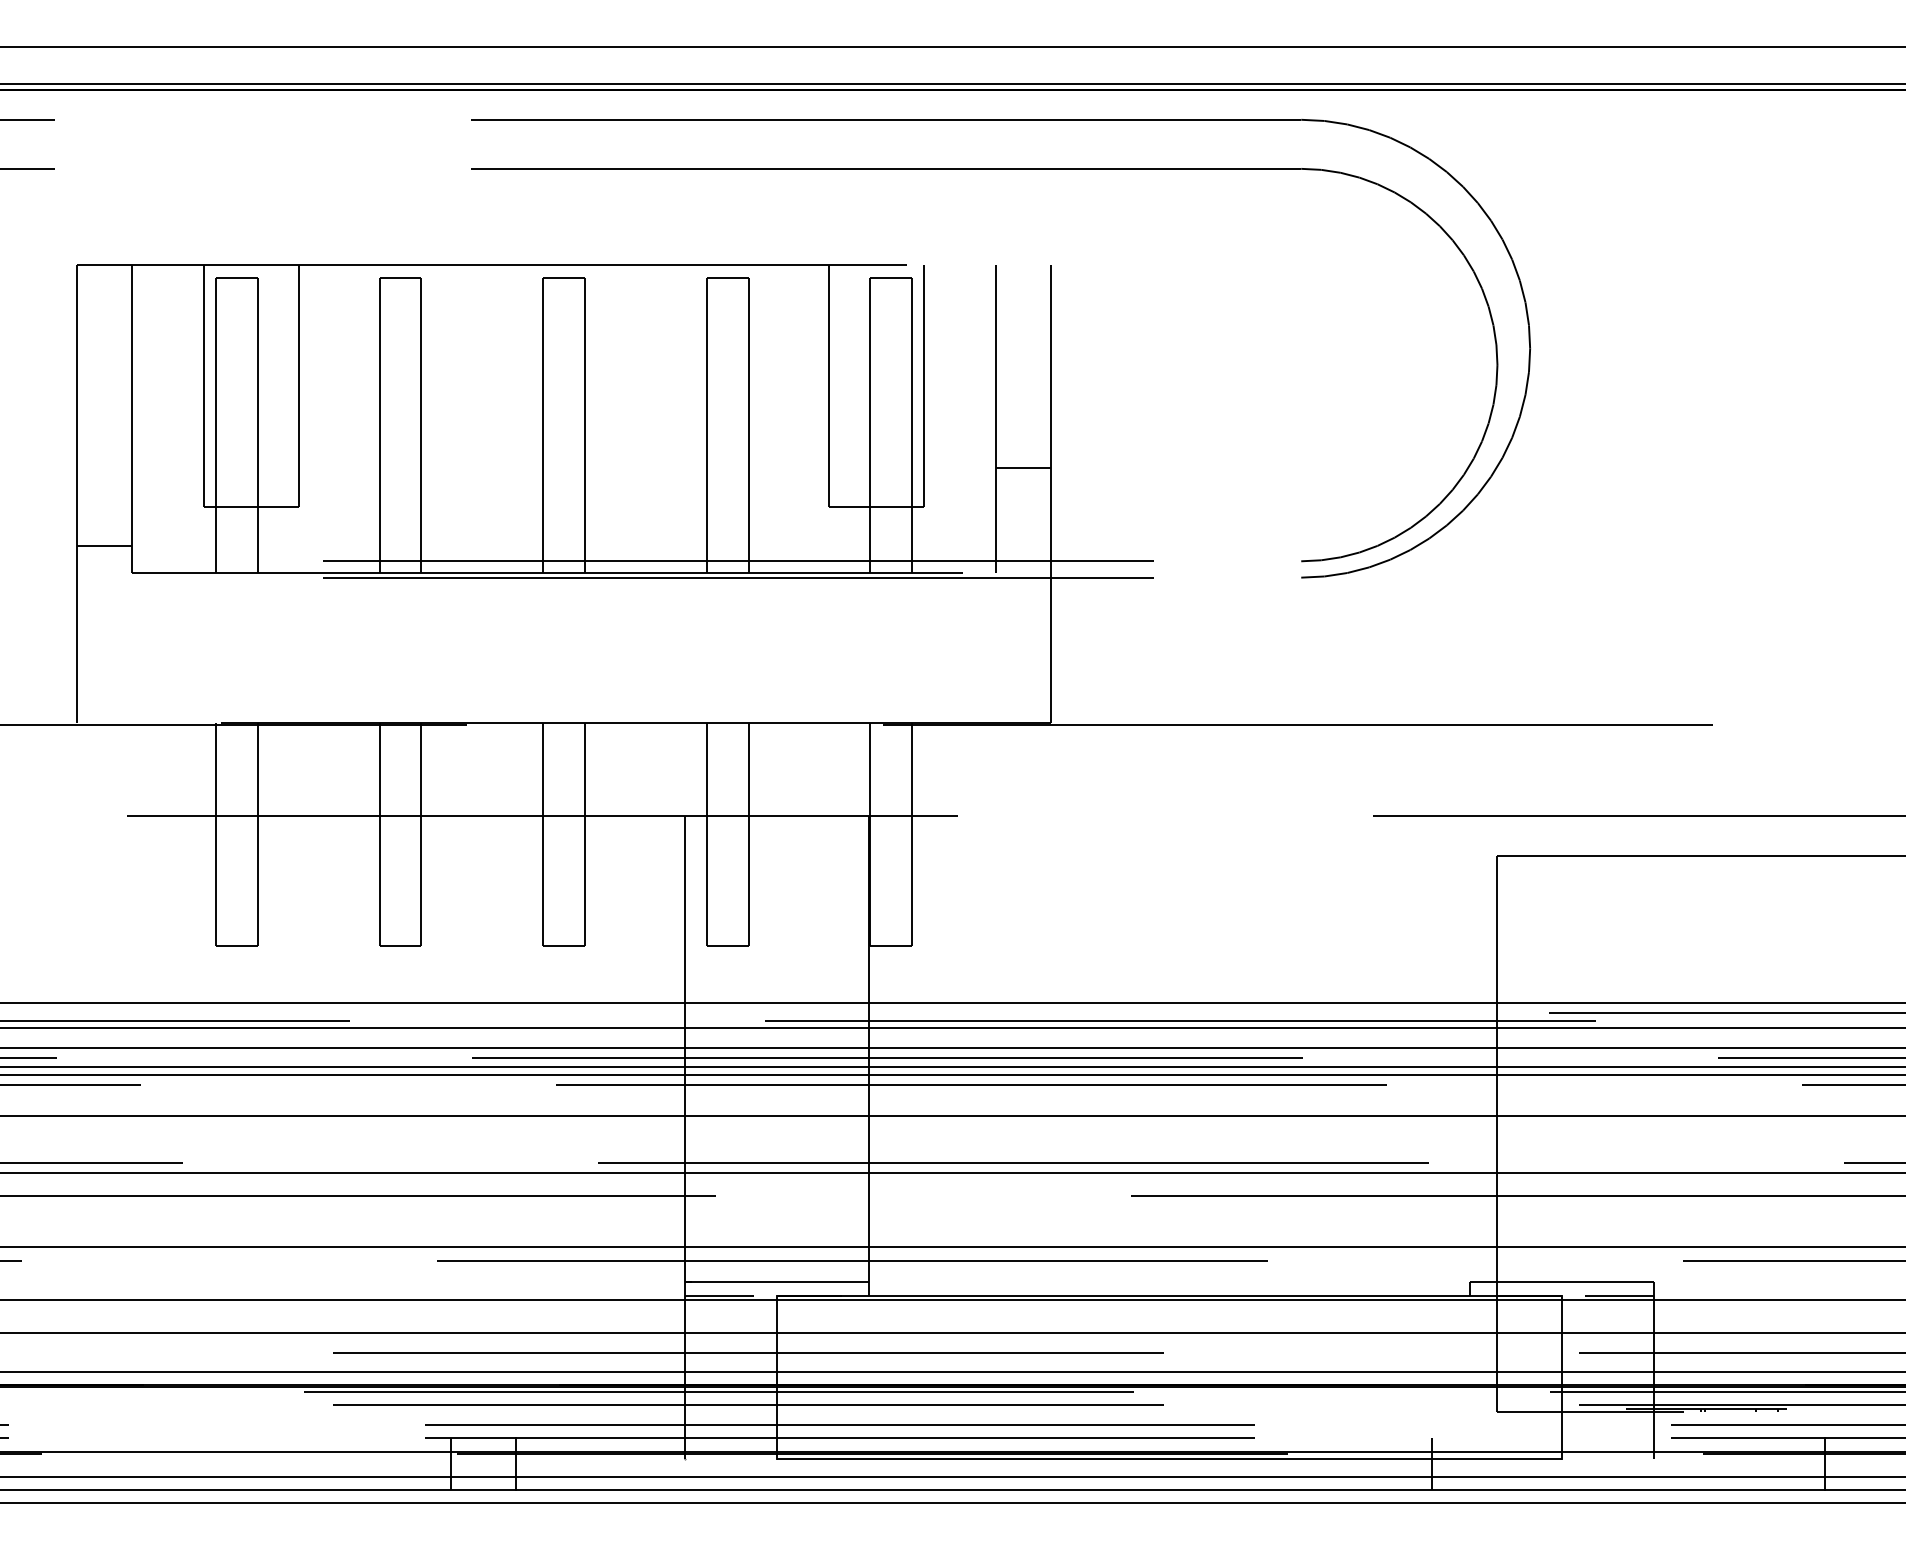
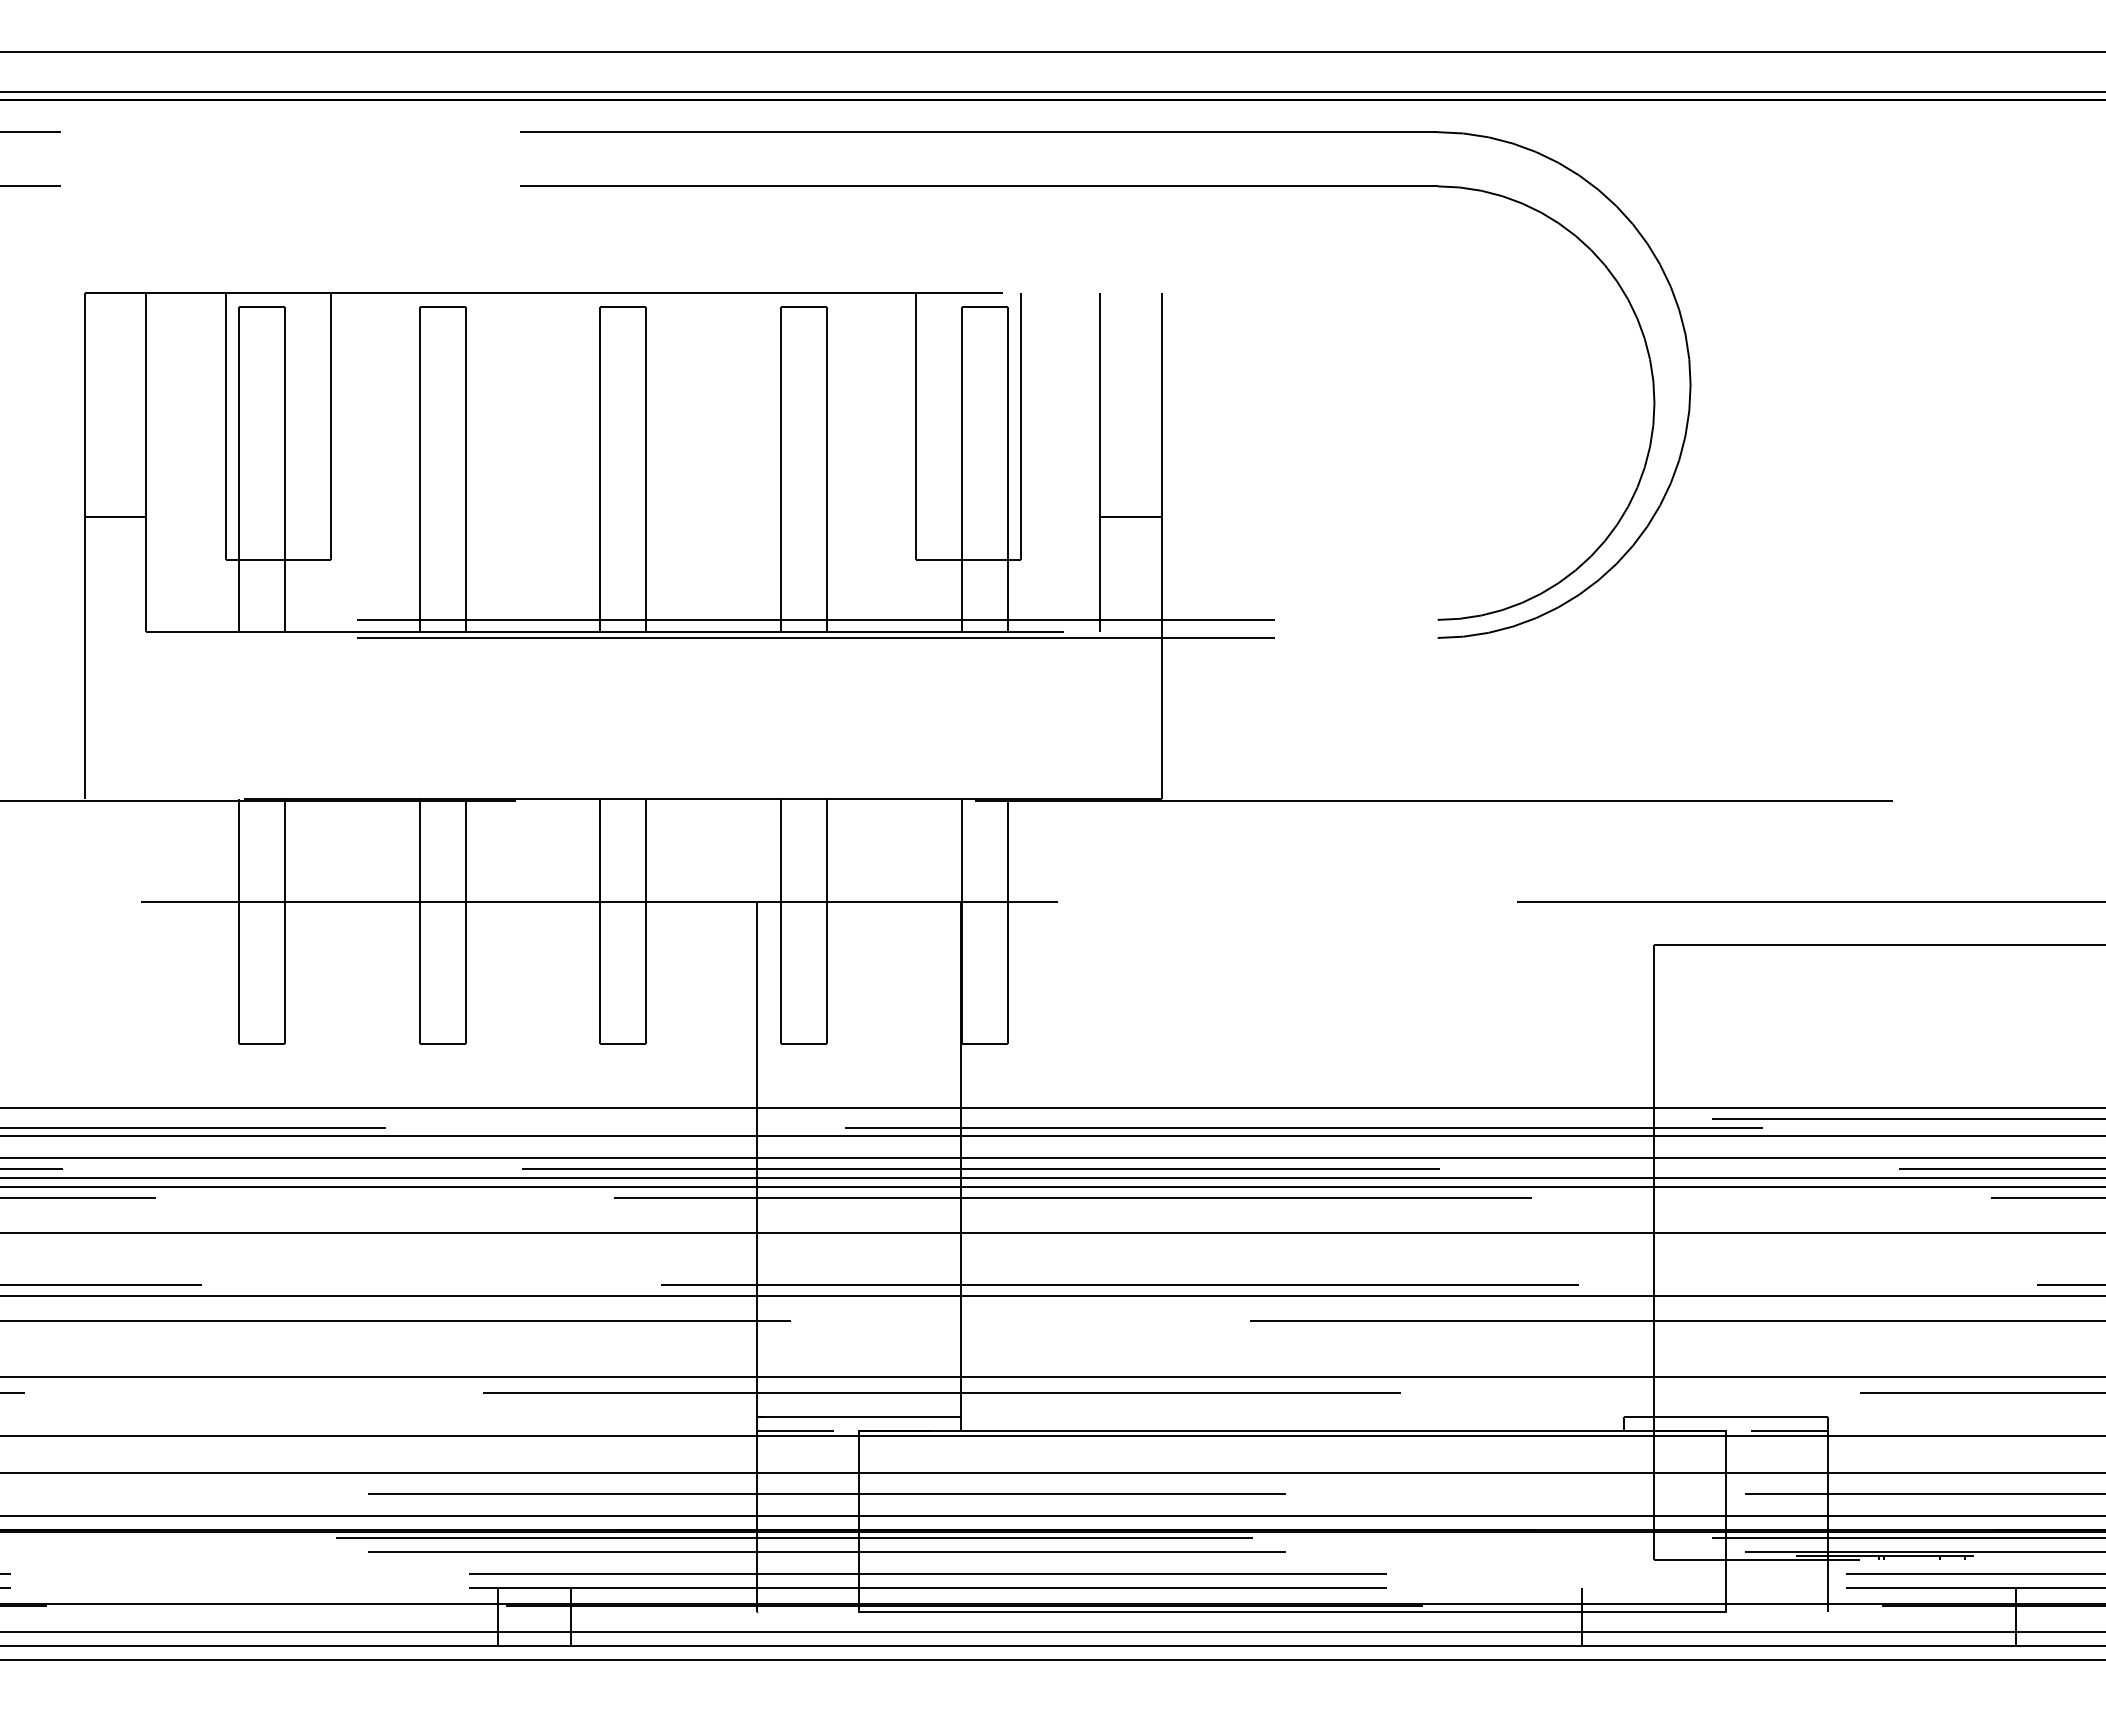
line: (104, 545) -> (115, 516), moved

